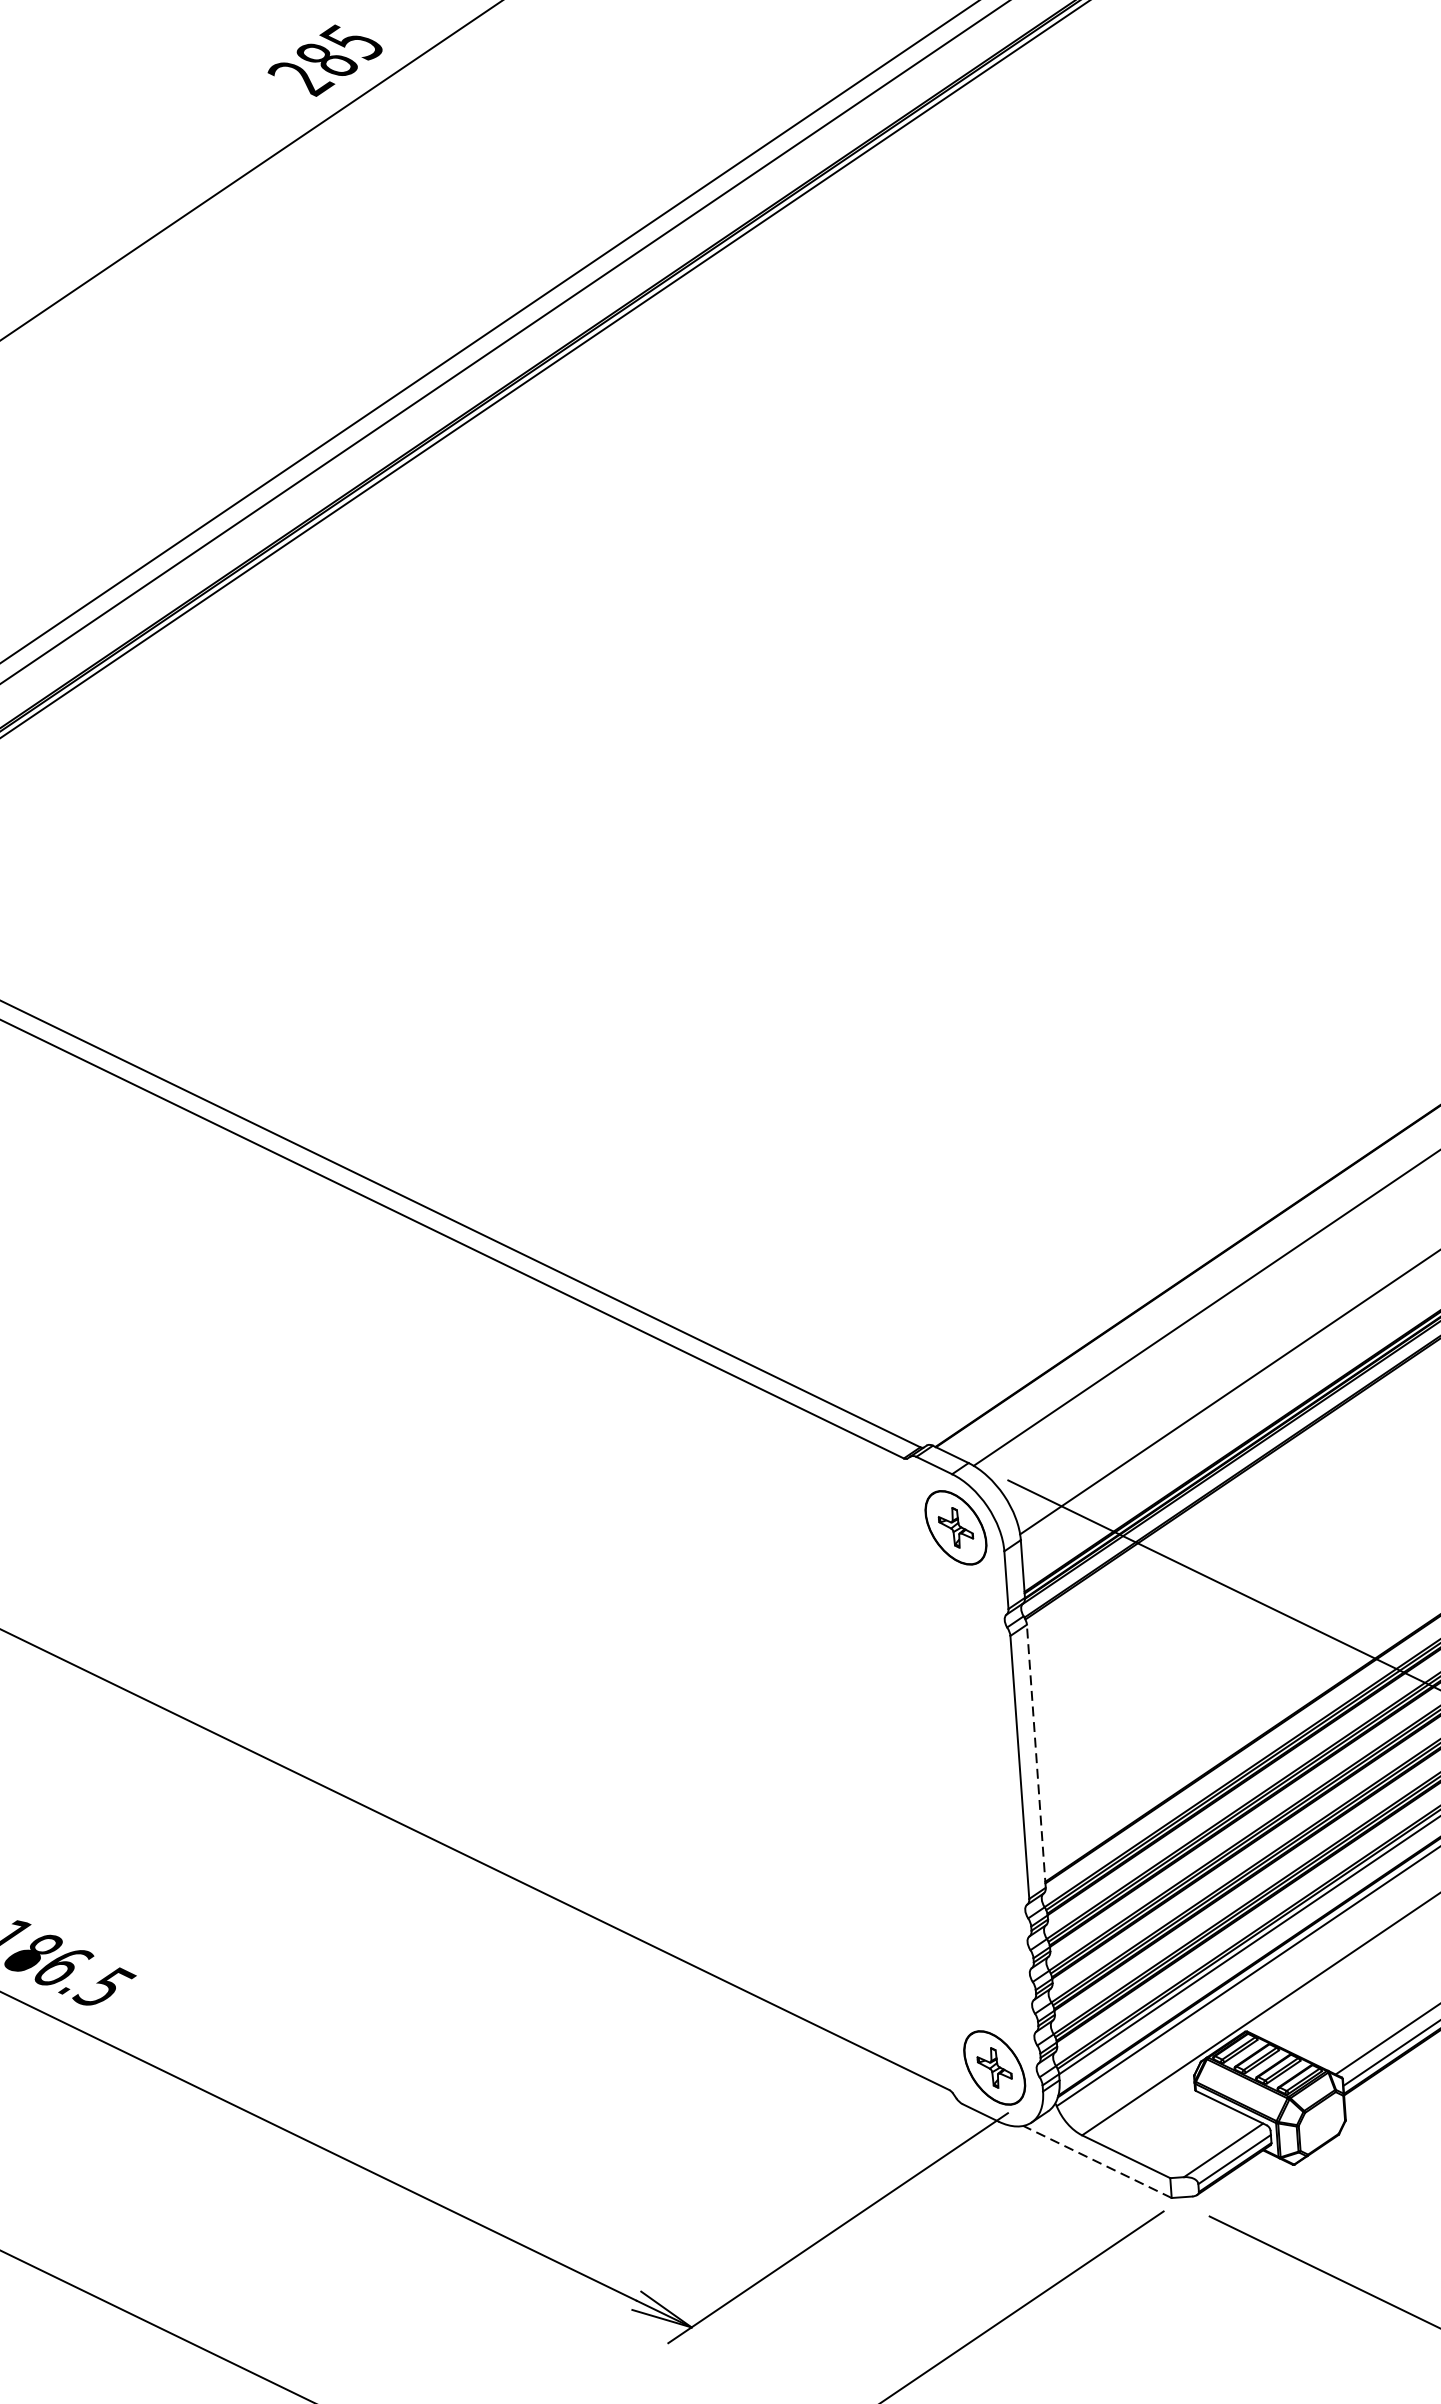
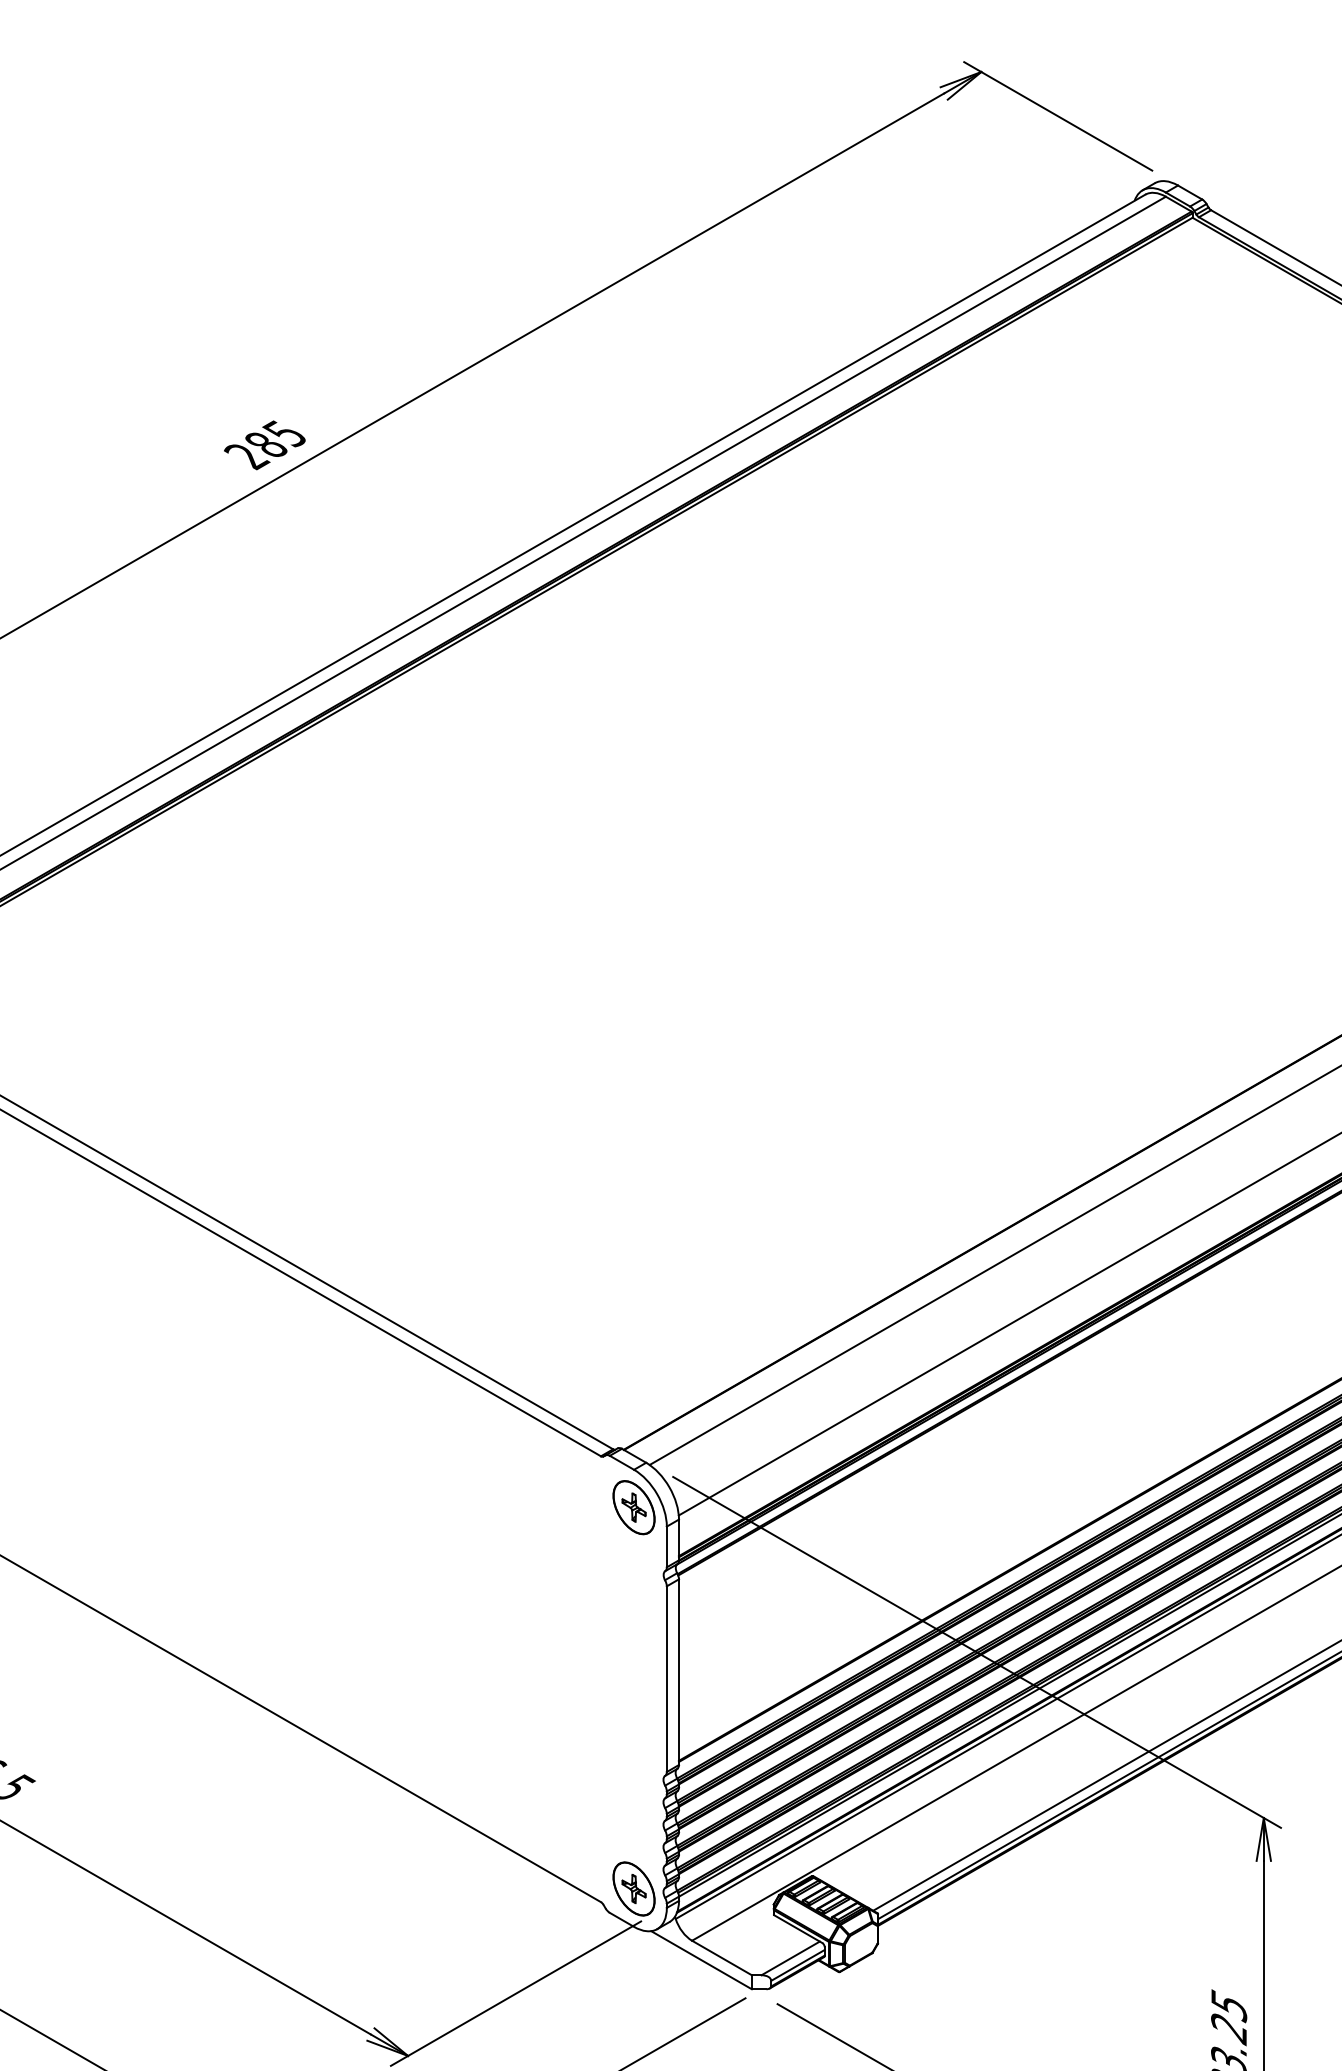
line: (1037, 1756) -> (679, 1672), dashed -> solid
line: (1097, 2160) -> (701, 1959), dashed -> solid

